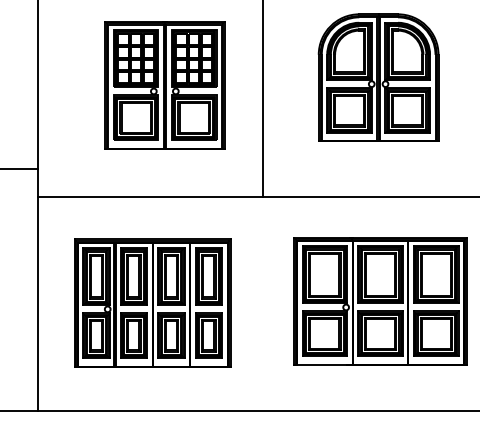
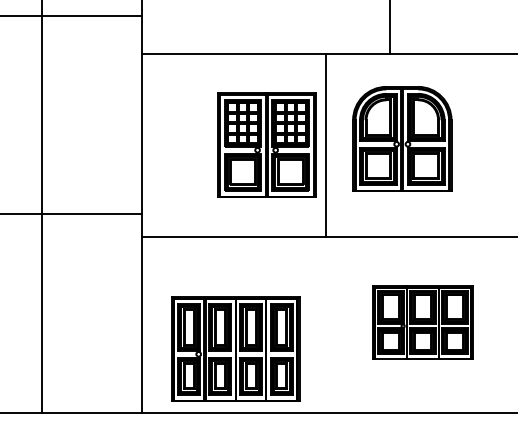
part: (378, 77) -> (402, 138), moved
part: (164, 84) -> (266, 144), moved
part: (380, 301) -> (422, 322), size x0.7
part: (152, 302) -> (235, 348), moved

